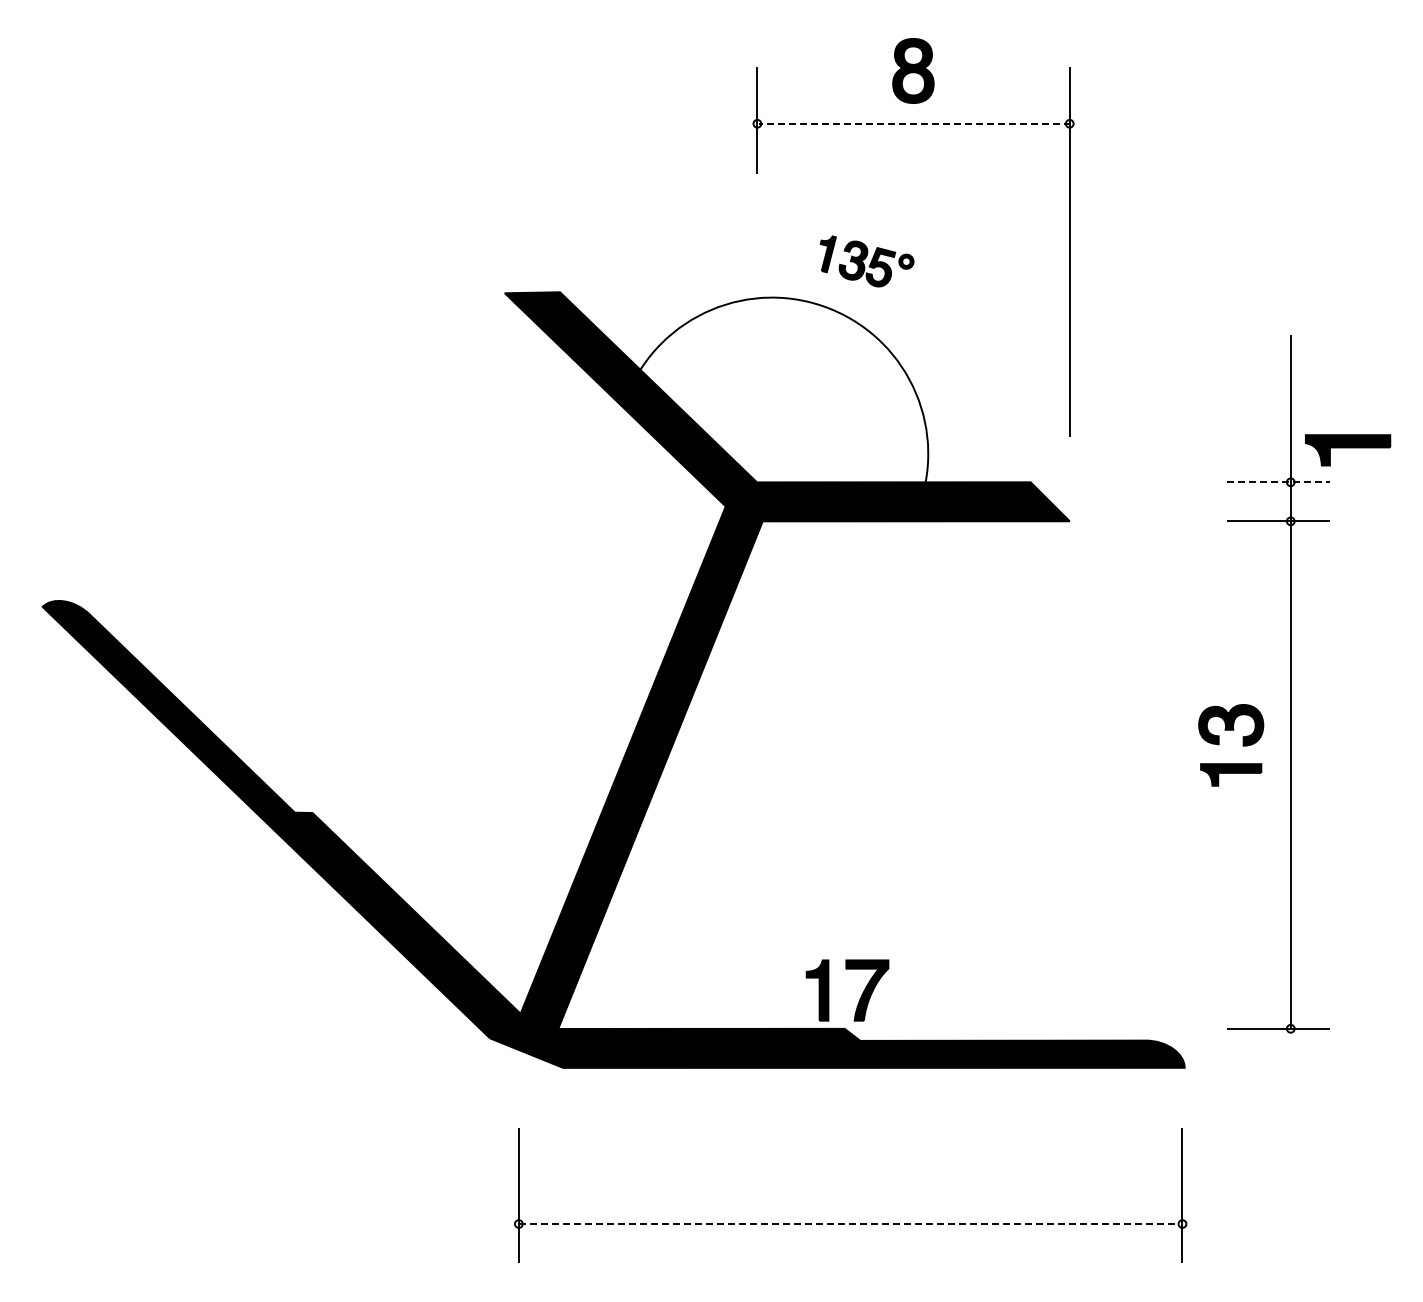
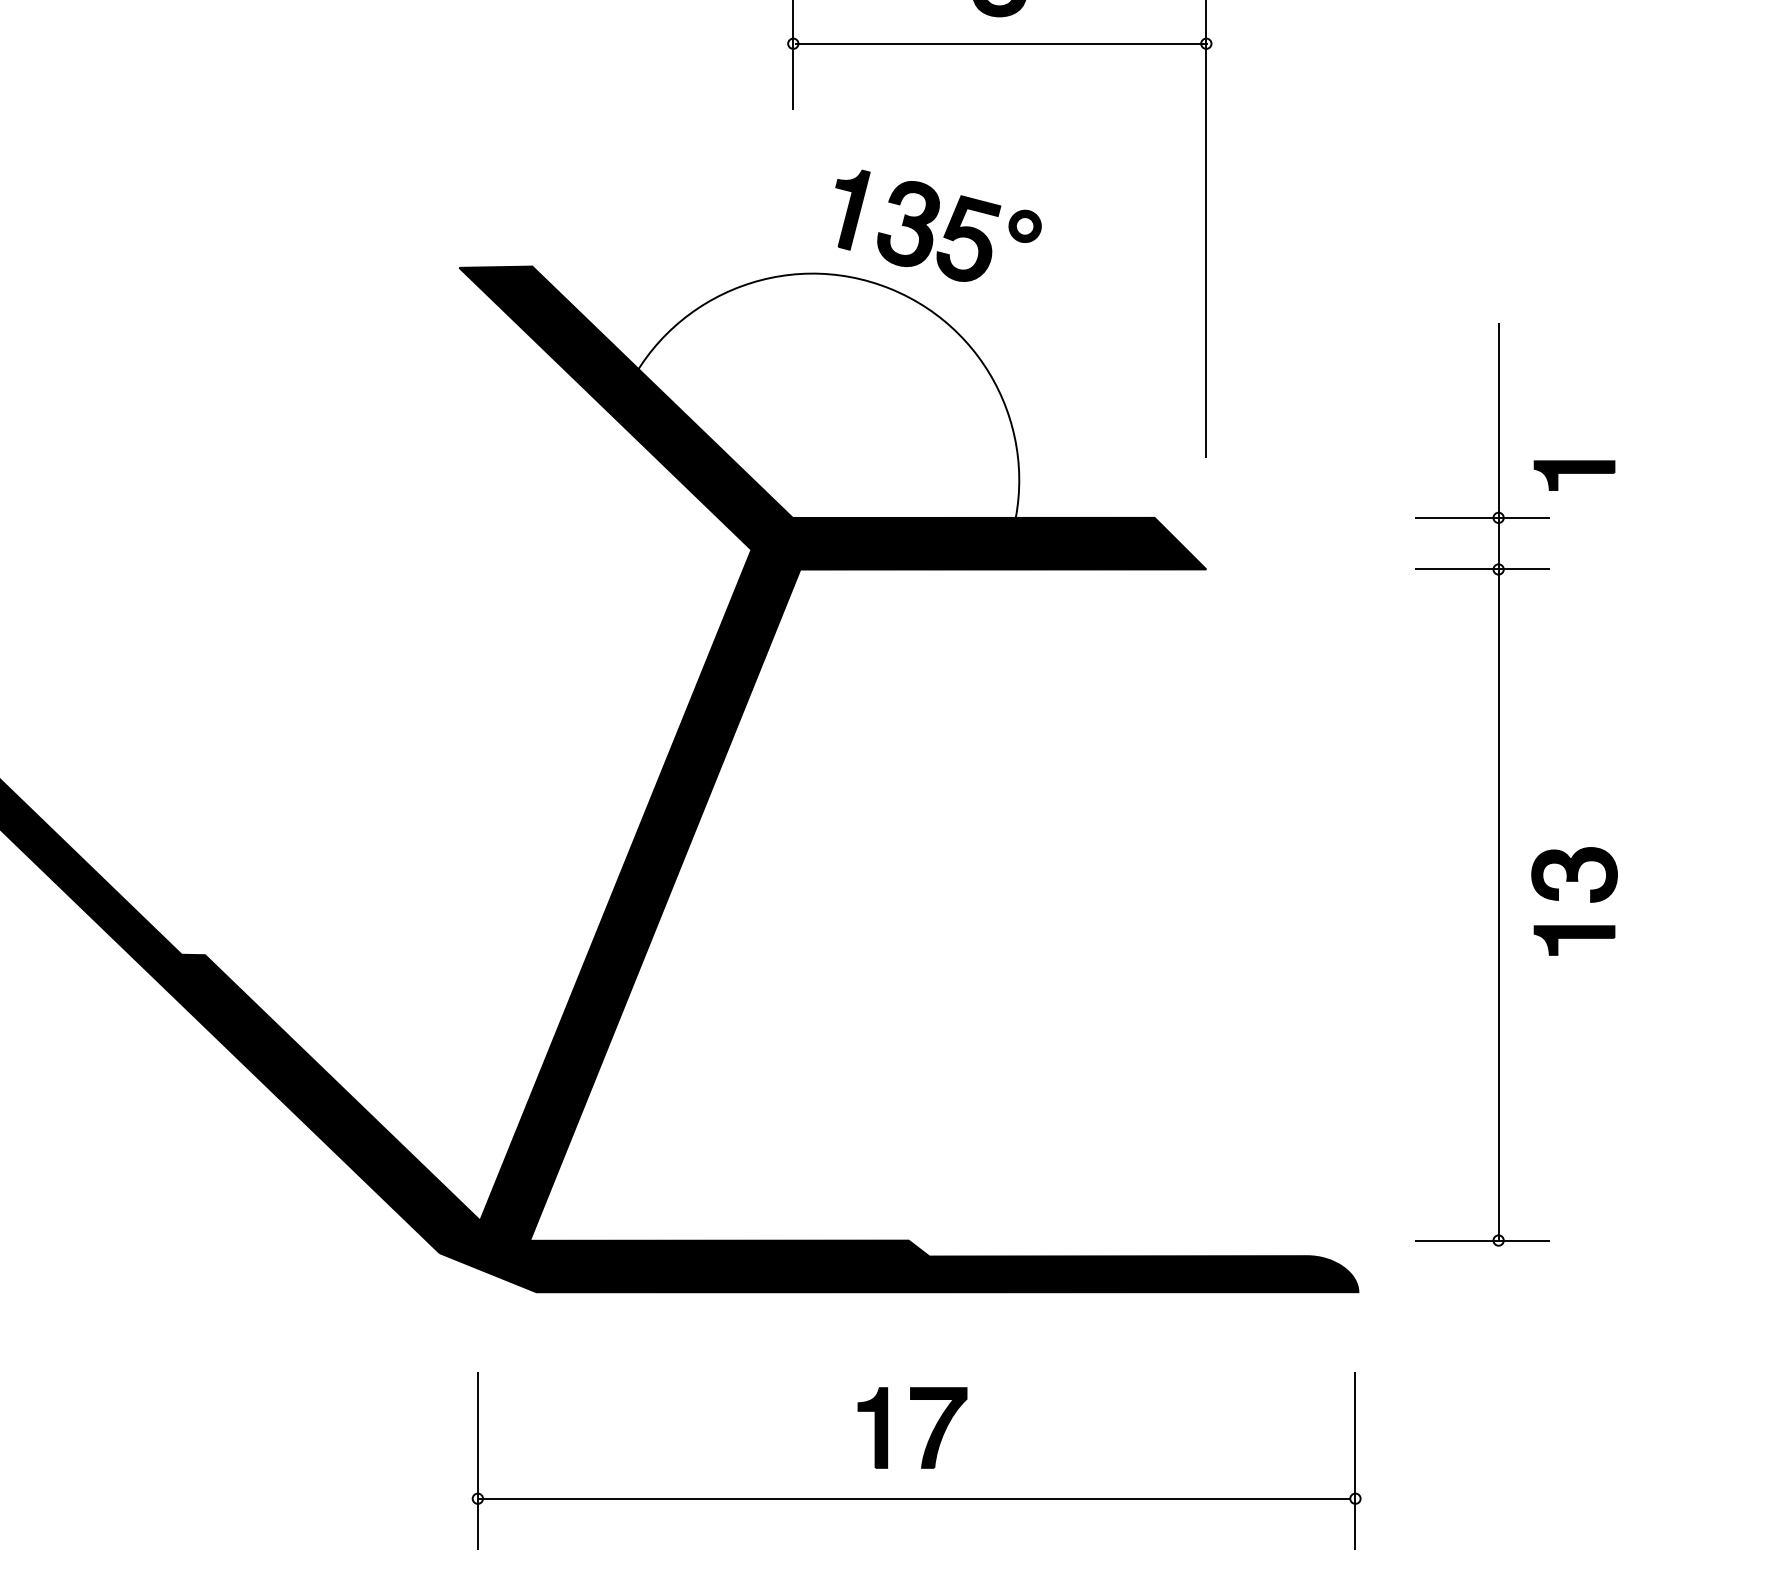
line: (914, 123) -> (1001, 43), dashed -> solid
part: (866, 261) -> (937, 225), size x1.67
part: (1348, 450) -> (1574, 475), size x0.71
line: (1279, 482) -> (1483, 518), dashed -> solid
part: (1242, 745) -> (1589, 901), moved
part: (860, 996) -> (929, 1435), moved
line: (848, 1224) -> (913, 1499), dashed -> solid

